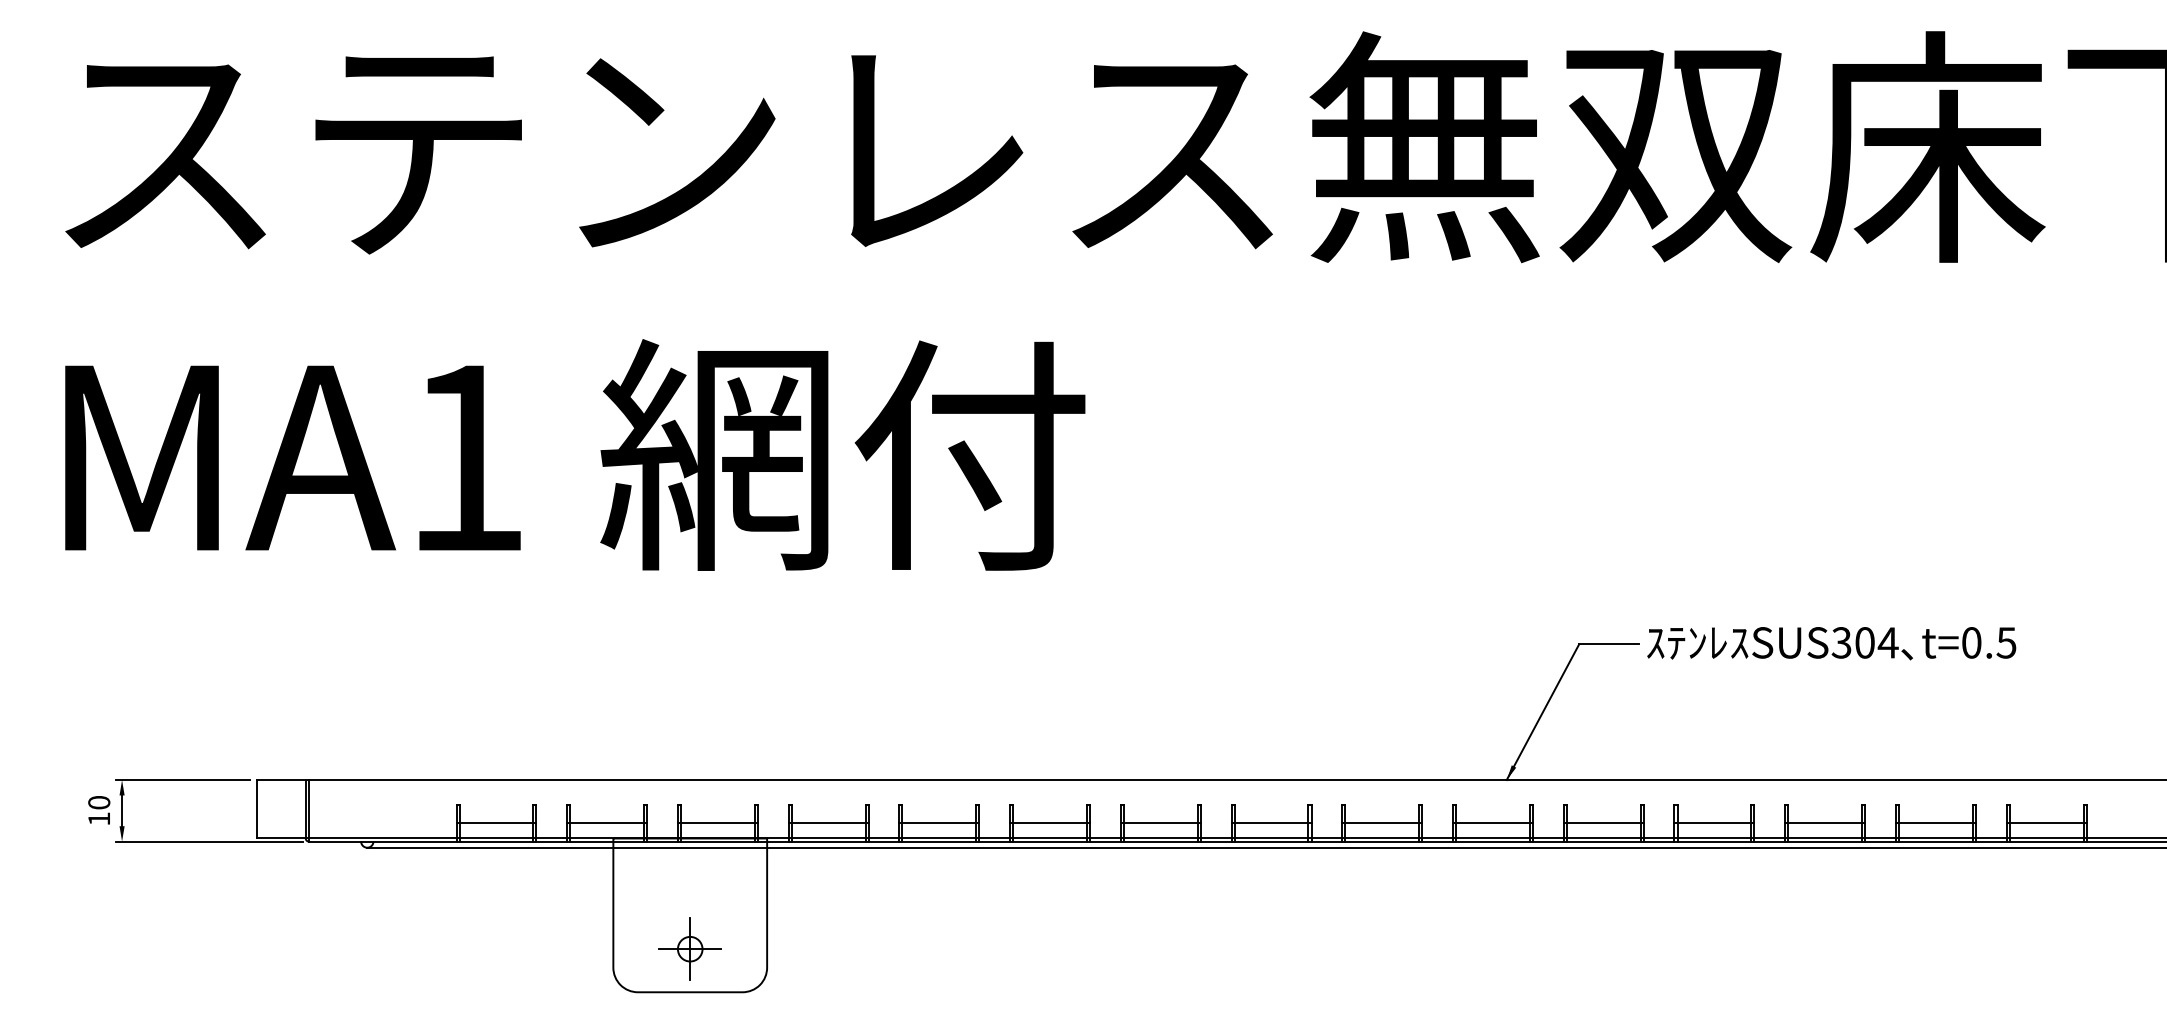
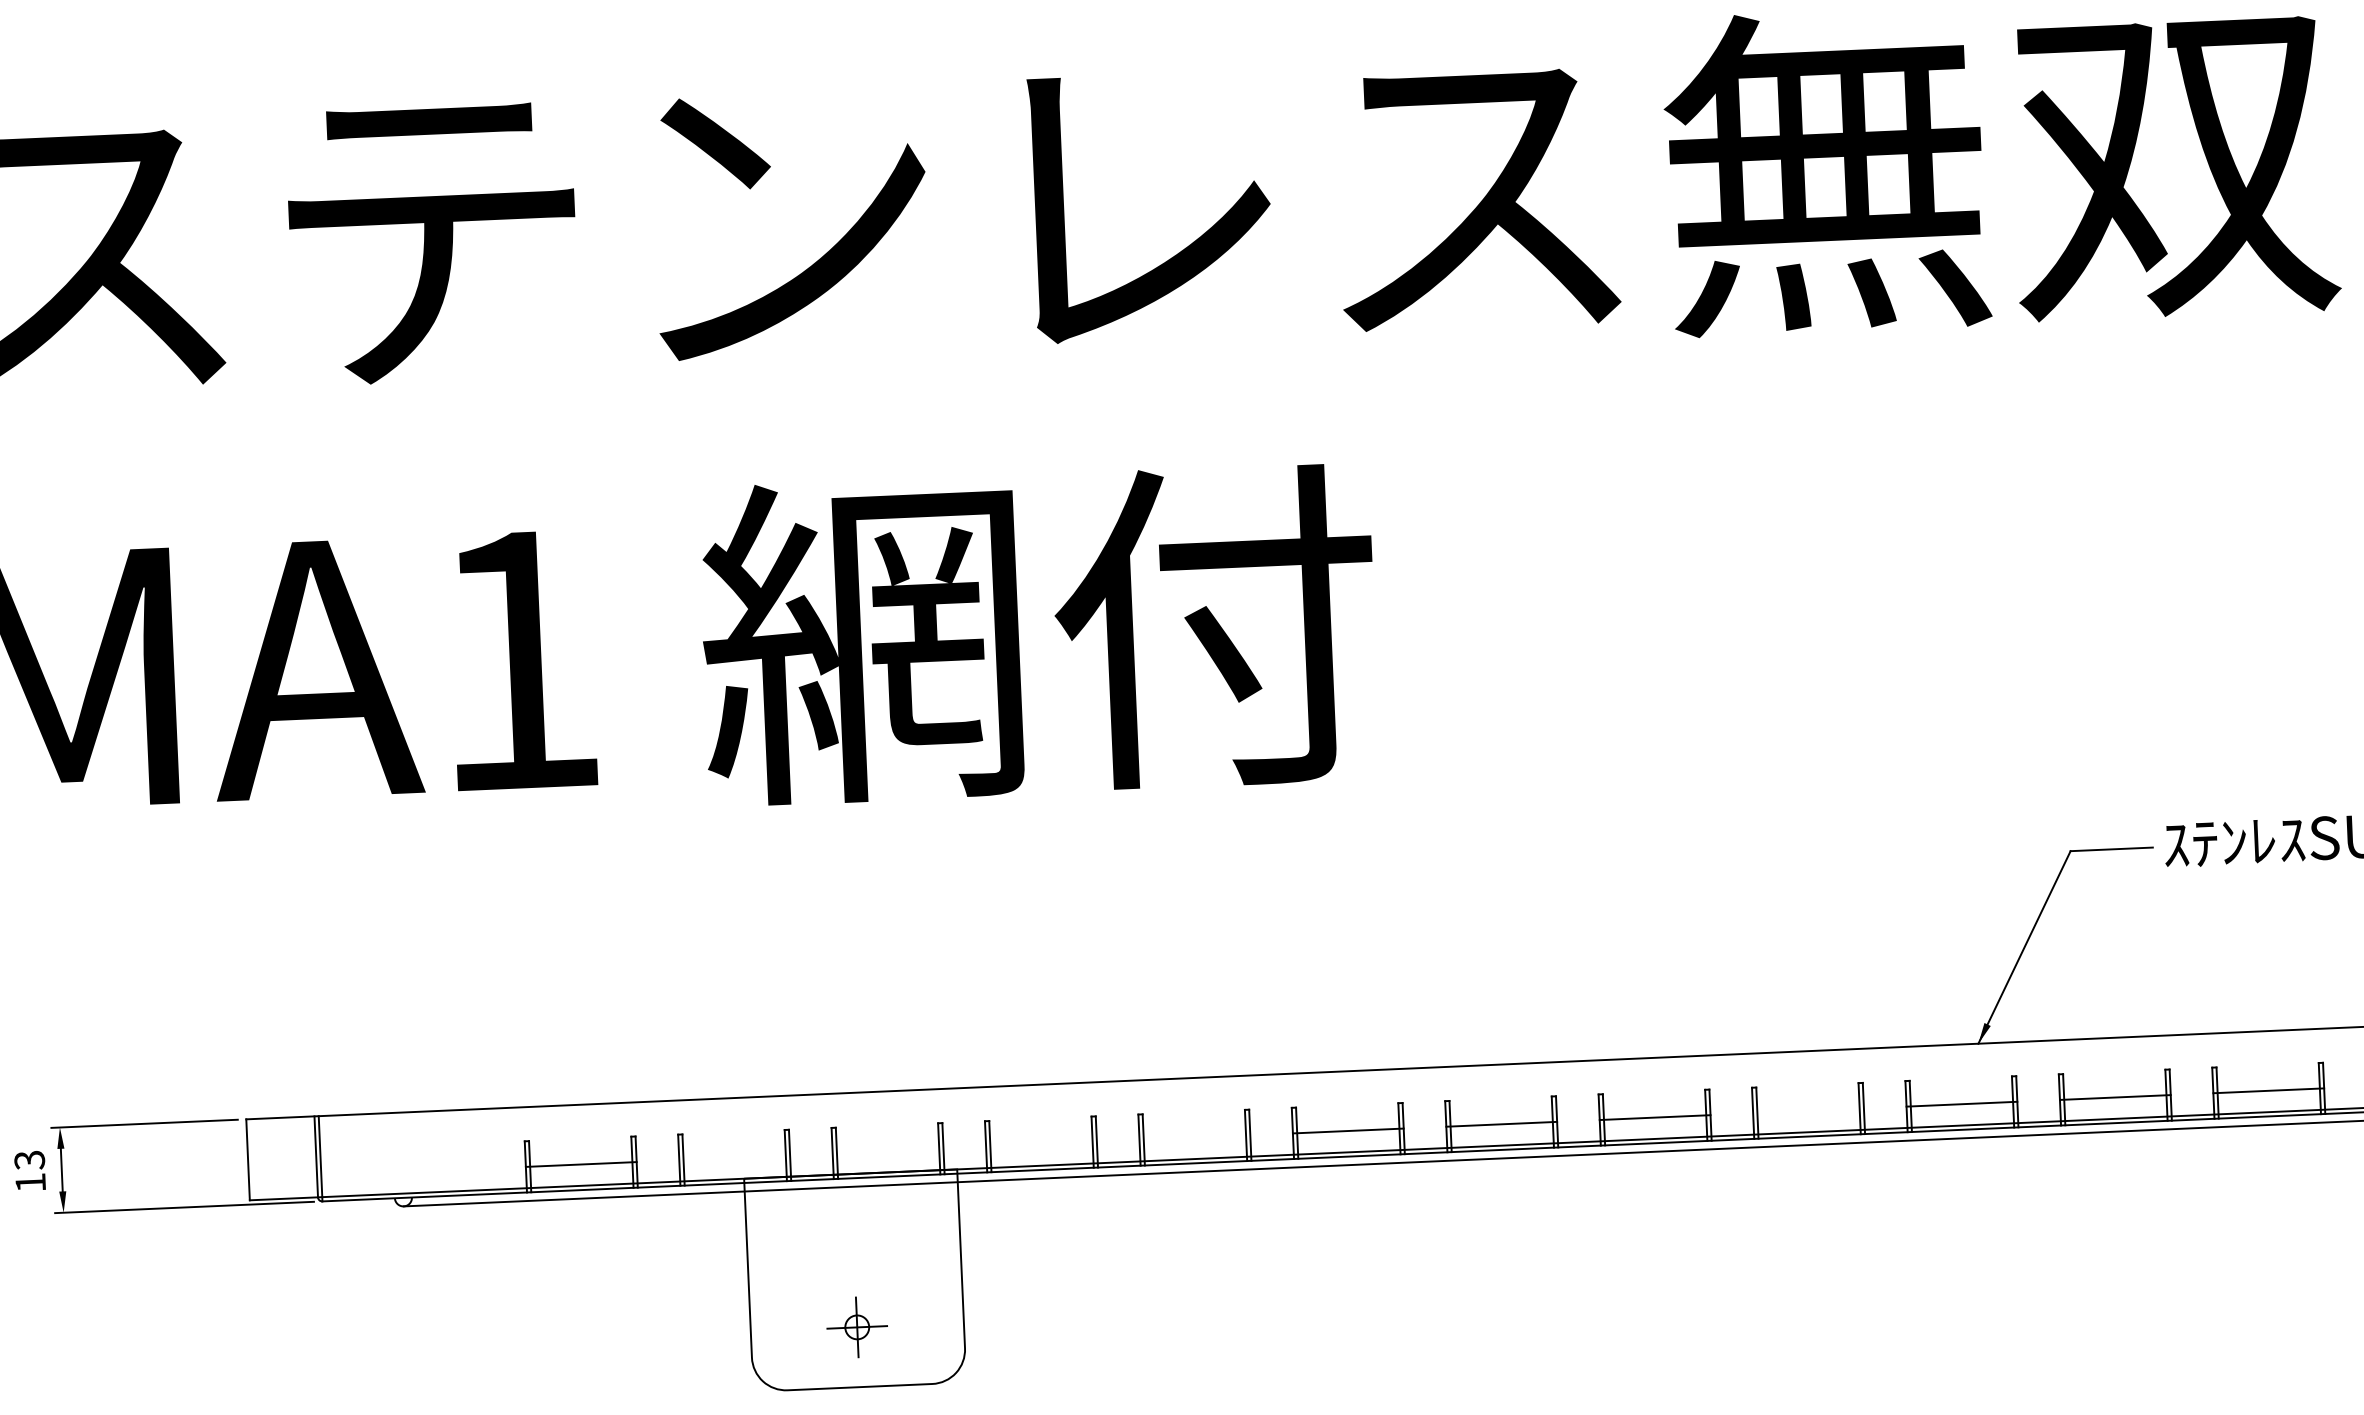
text: (99, 802) -> (30, 1159), 10 -> 13
line: (607, 823) -> (735, 1158), removed
line: (717, 823) -> (887, 1151), removed
line: (828, 823) -> (1041, 1144), removed
line: (939, 823) -> (1195, 1138), removed
line: (1382, 823) -> (1808, 1111), removed
part: (689, 948) -> (856, 1326), size x0.7

